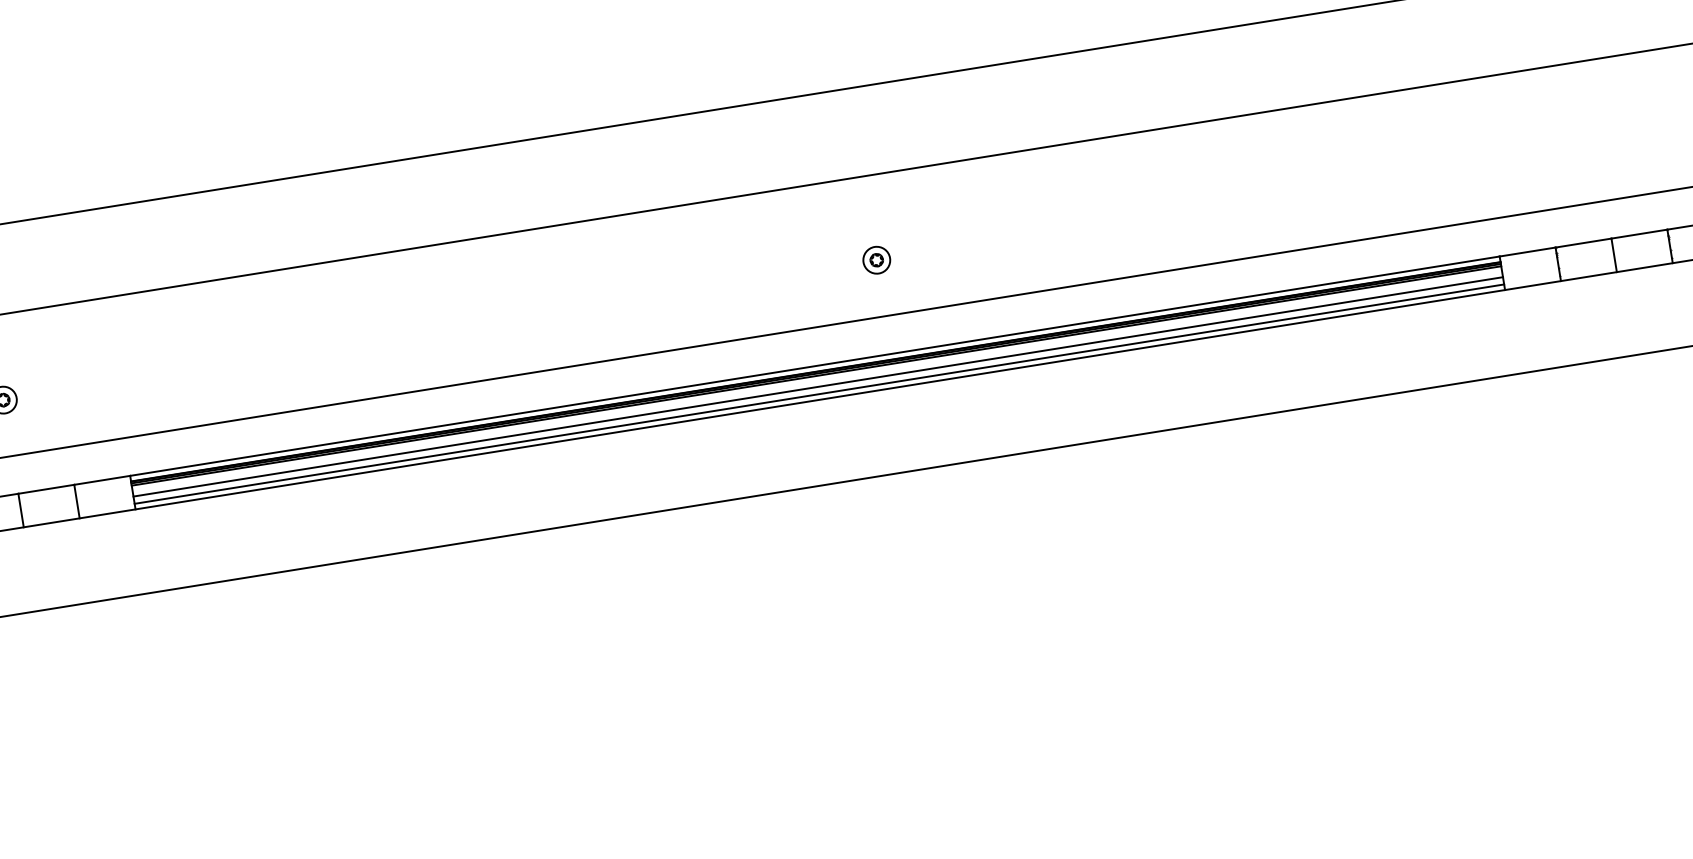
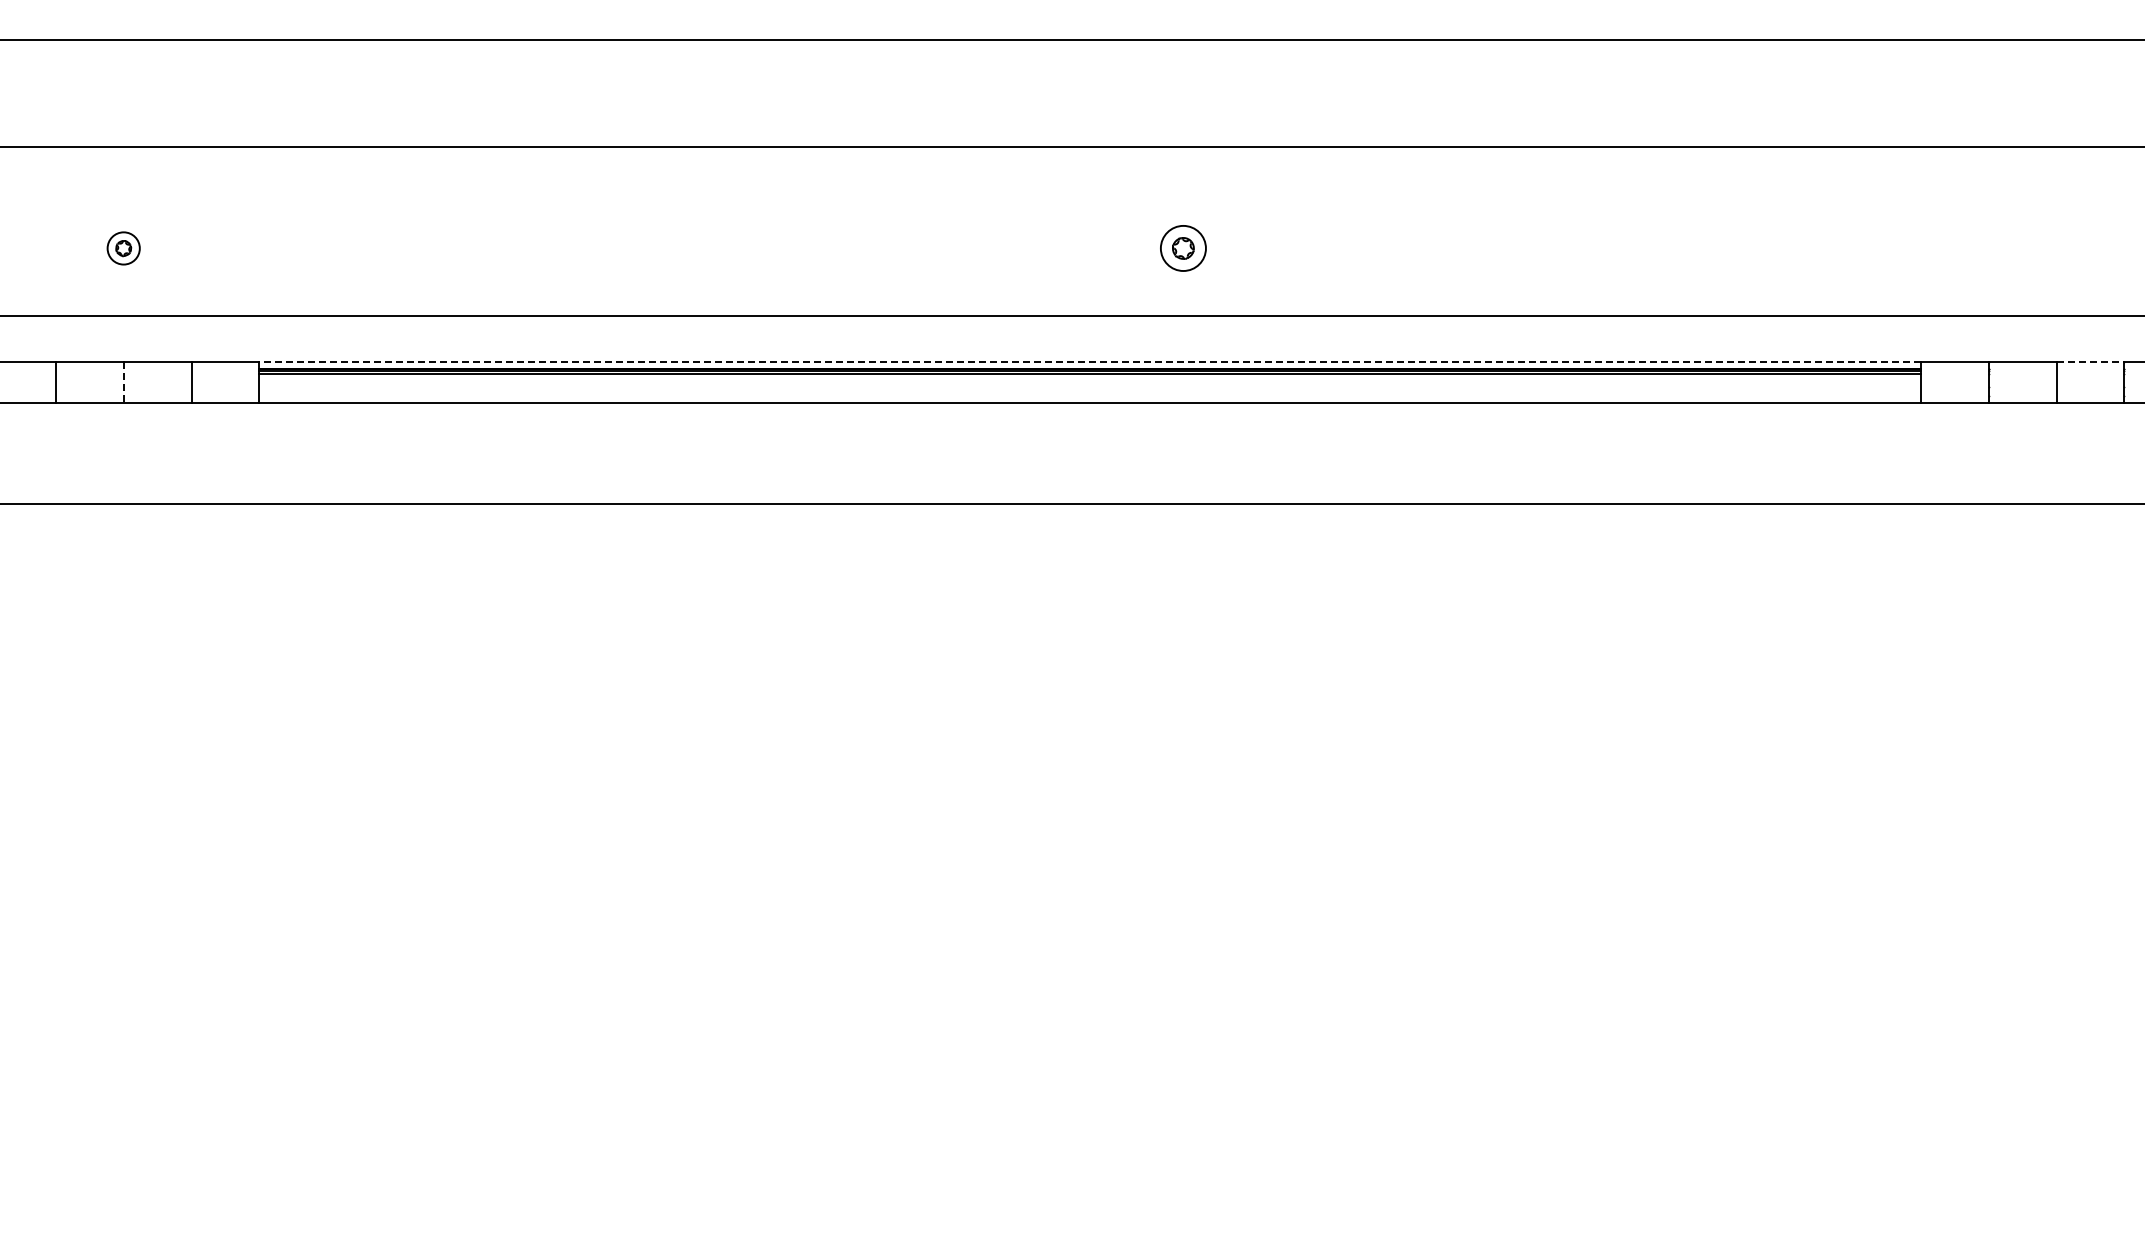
line: (1639, 234) -> (2090, 362), solid -> dashed
part: (876, 260) -> (1183, 248), size x1.4
line: (815, 366) -> (1090, 362), solid -> dashed
line: (817, 387) -> (1089, 387), removed
line: (818, 393) -> (1089, 395), removed
line: (20, 510) -> (123, 382), solid -> dashed

